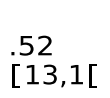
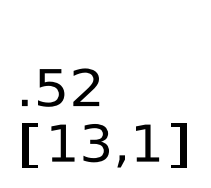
text: (93, 75) -> (179, 144), [ -> ]

